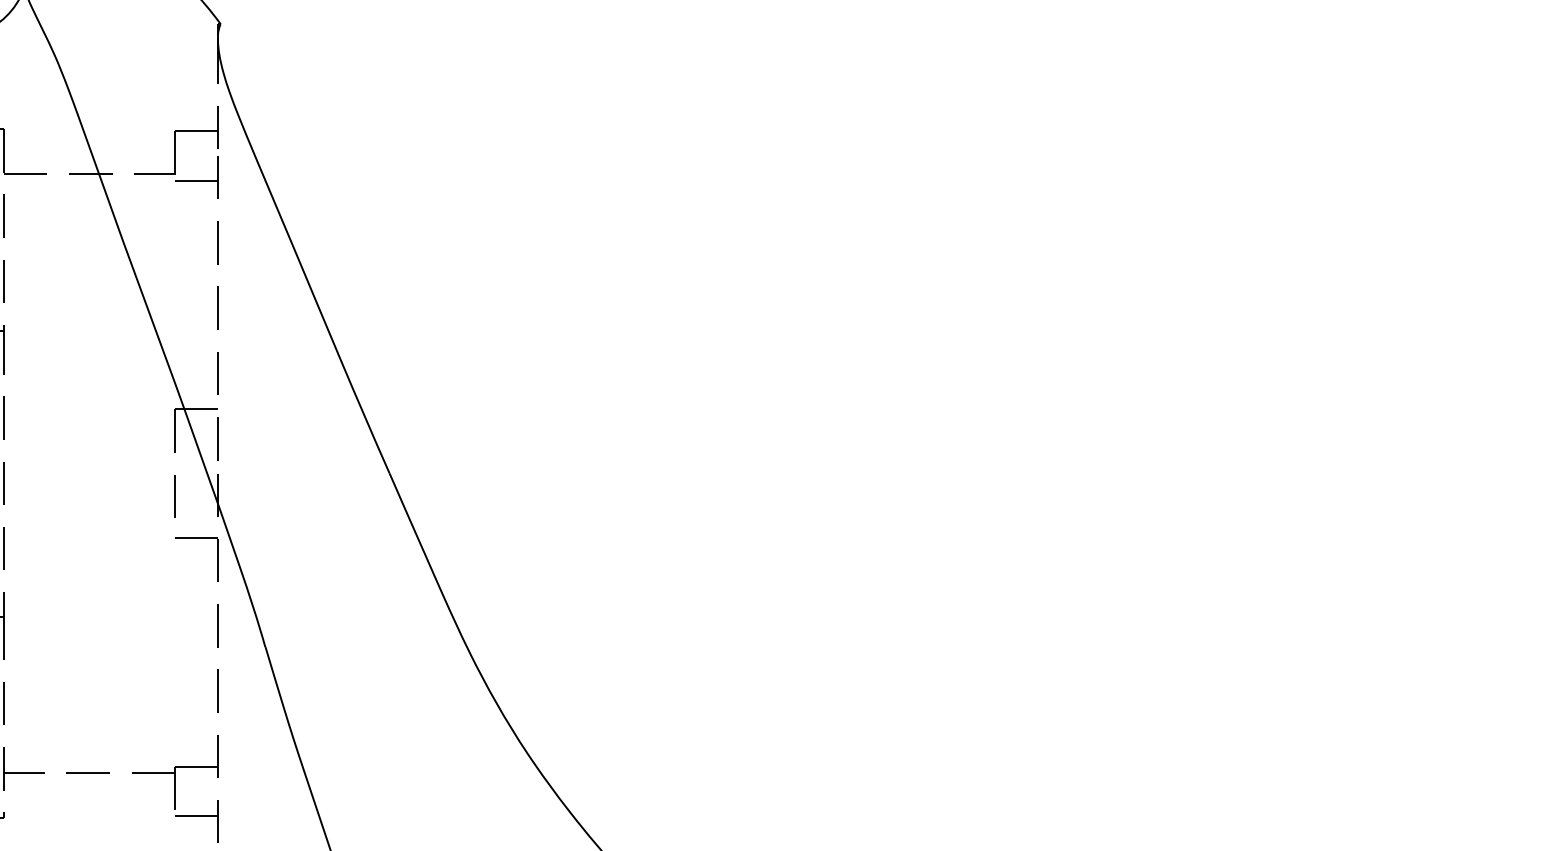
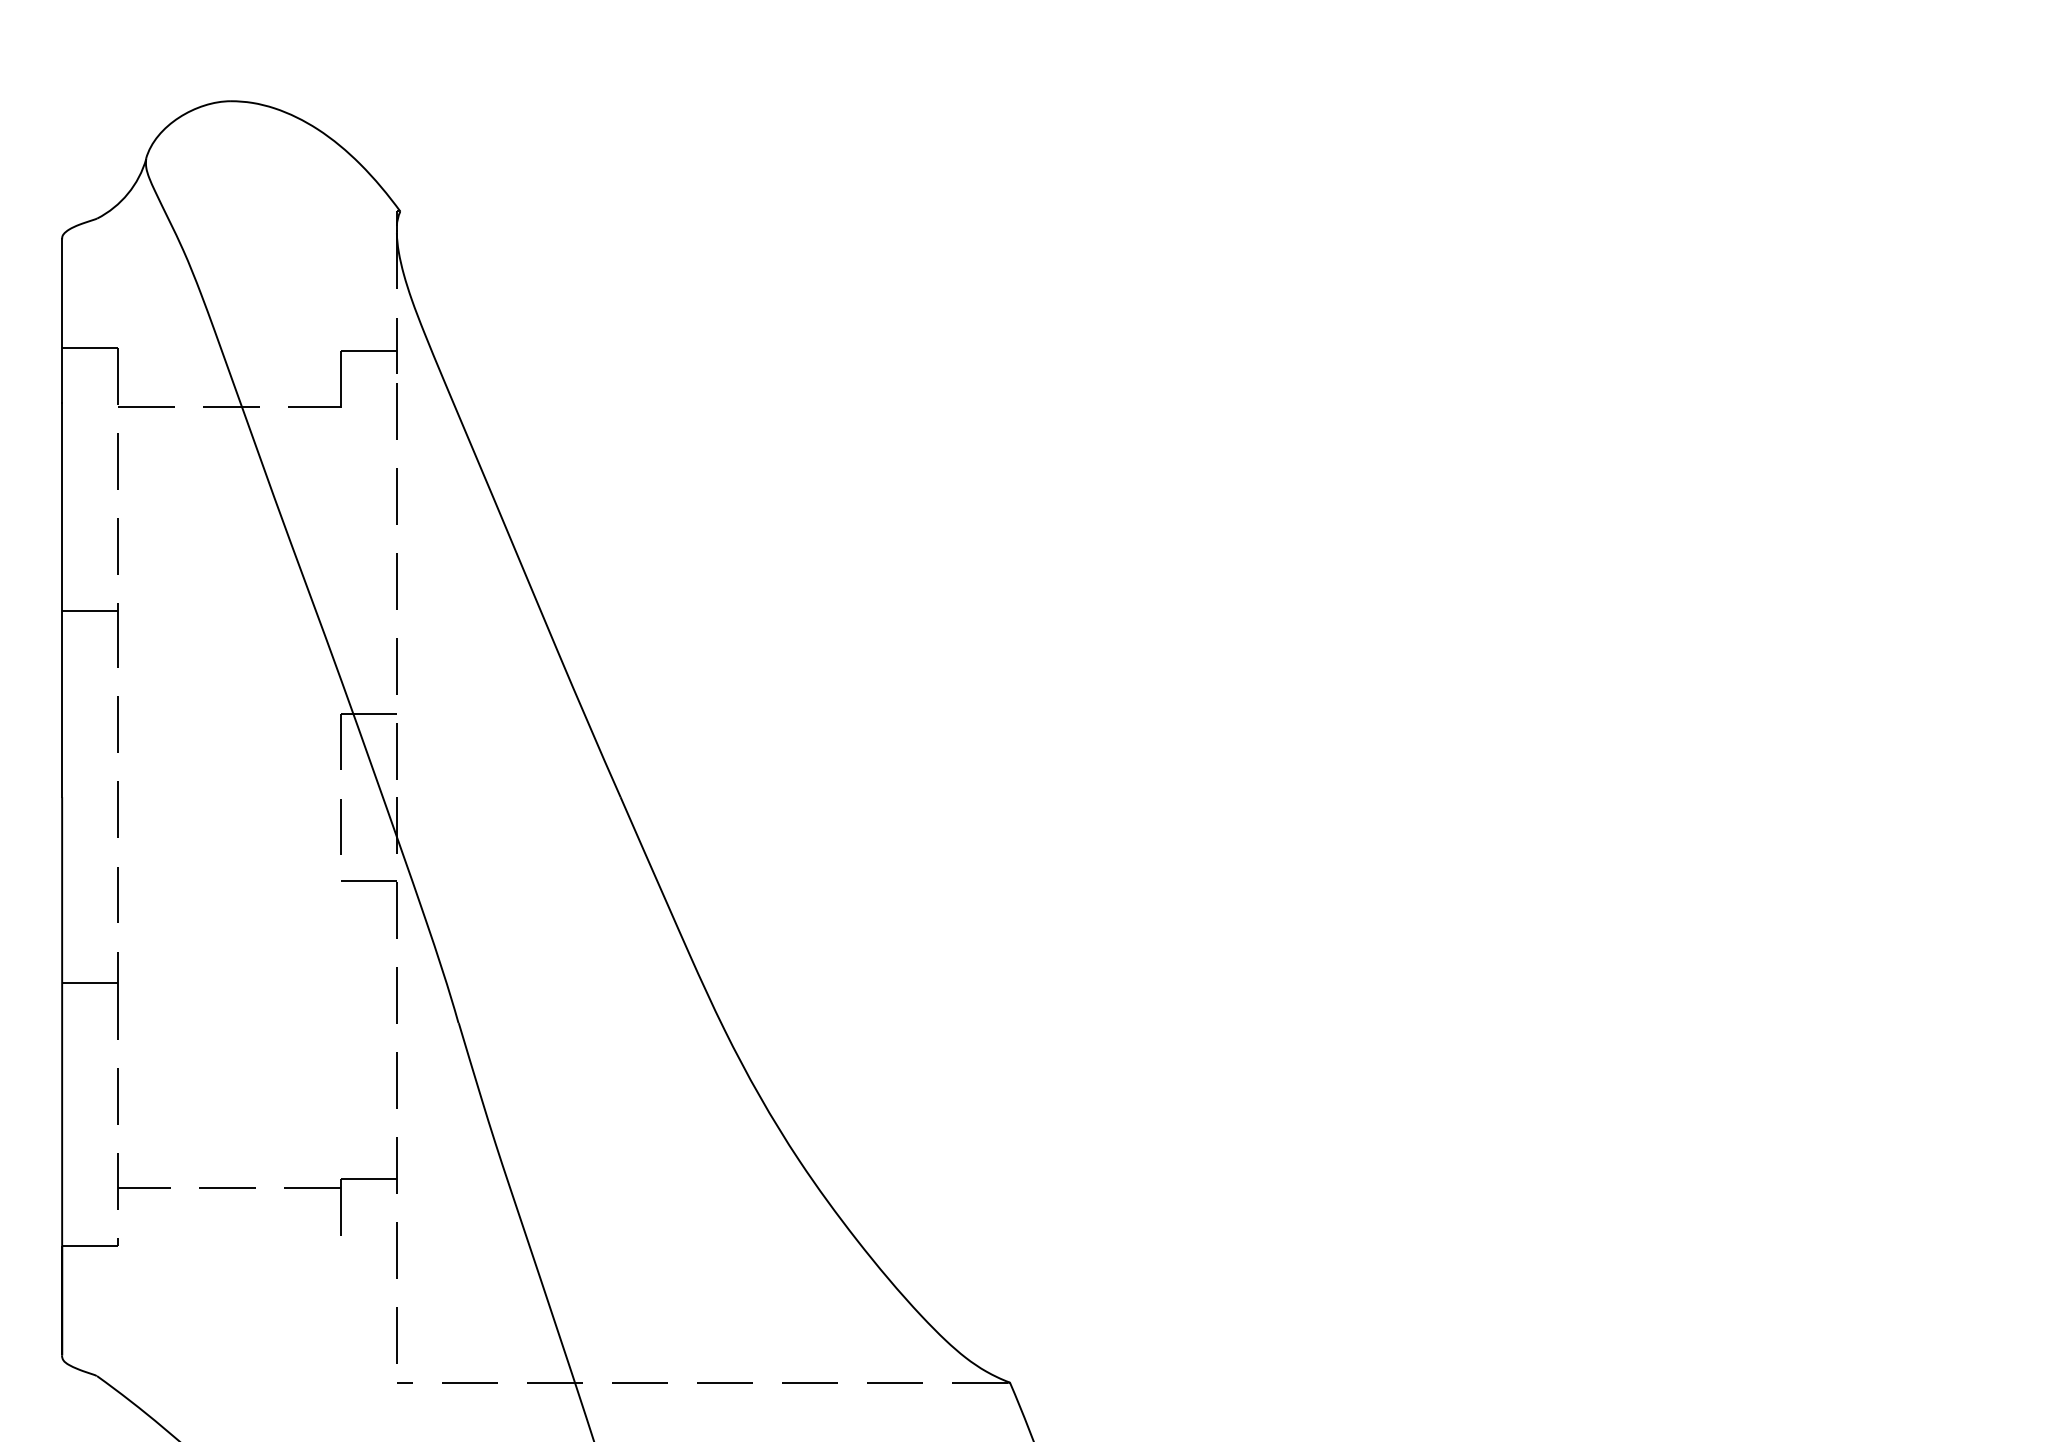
line: (196, 180) -> (368, 415), removed
line: (196, 816) -> (368, 1243), removed

